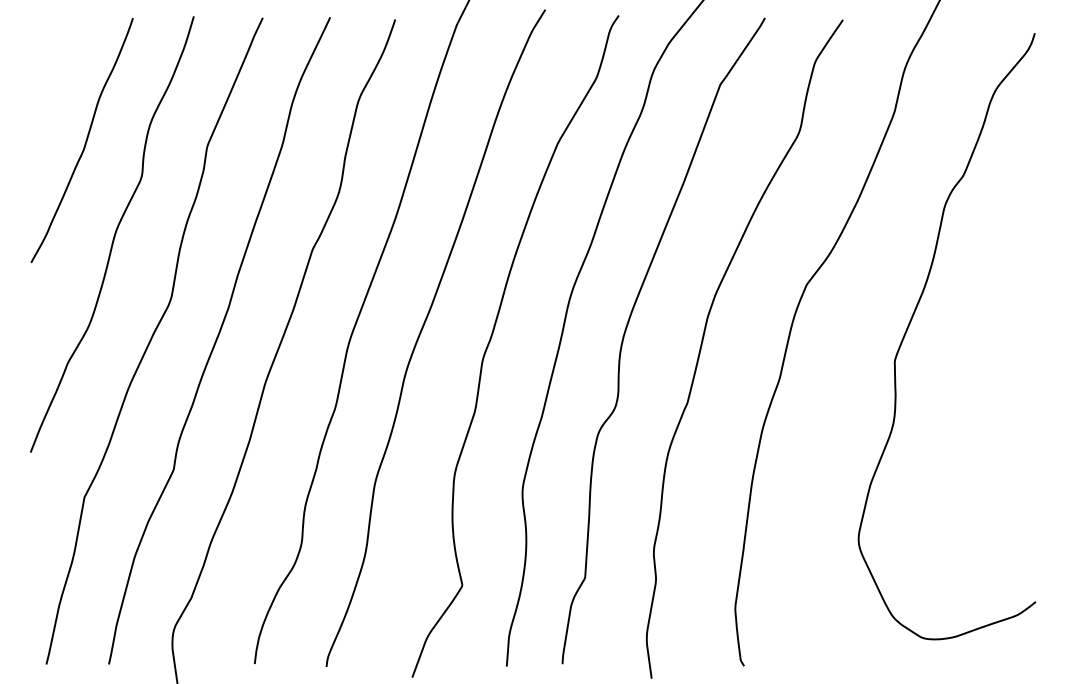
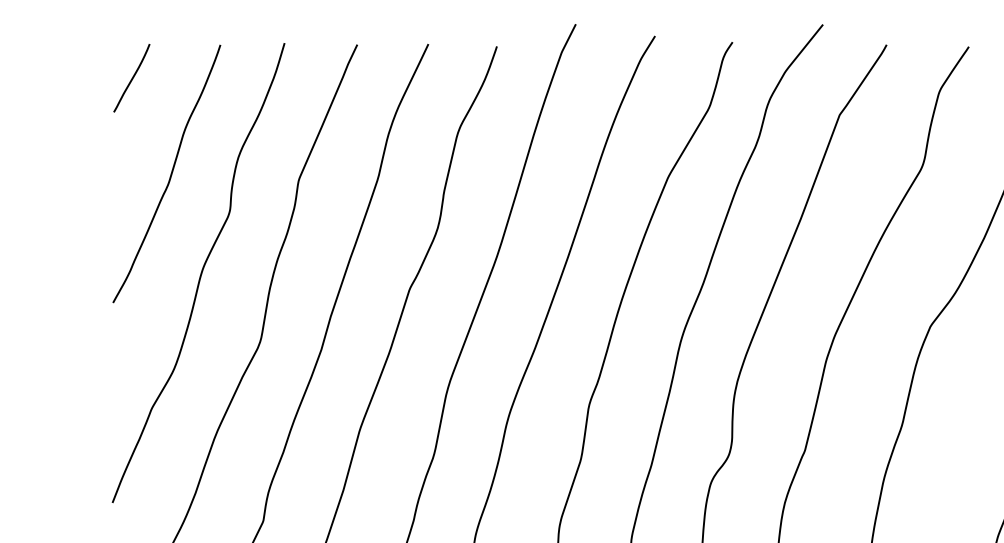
curve: (48, 49) -> (131, 78), added

